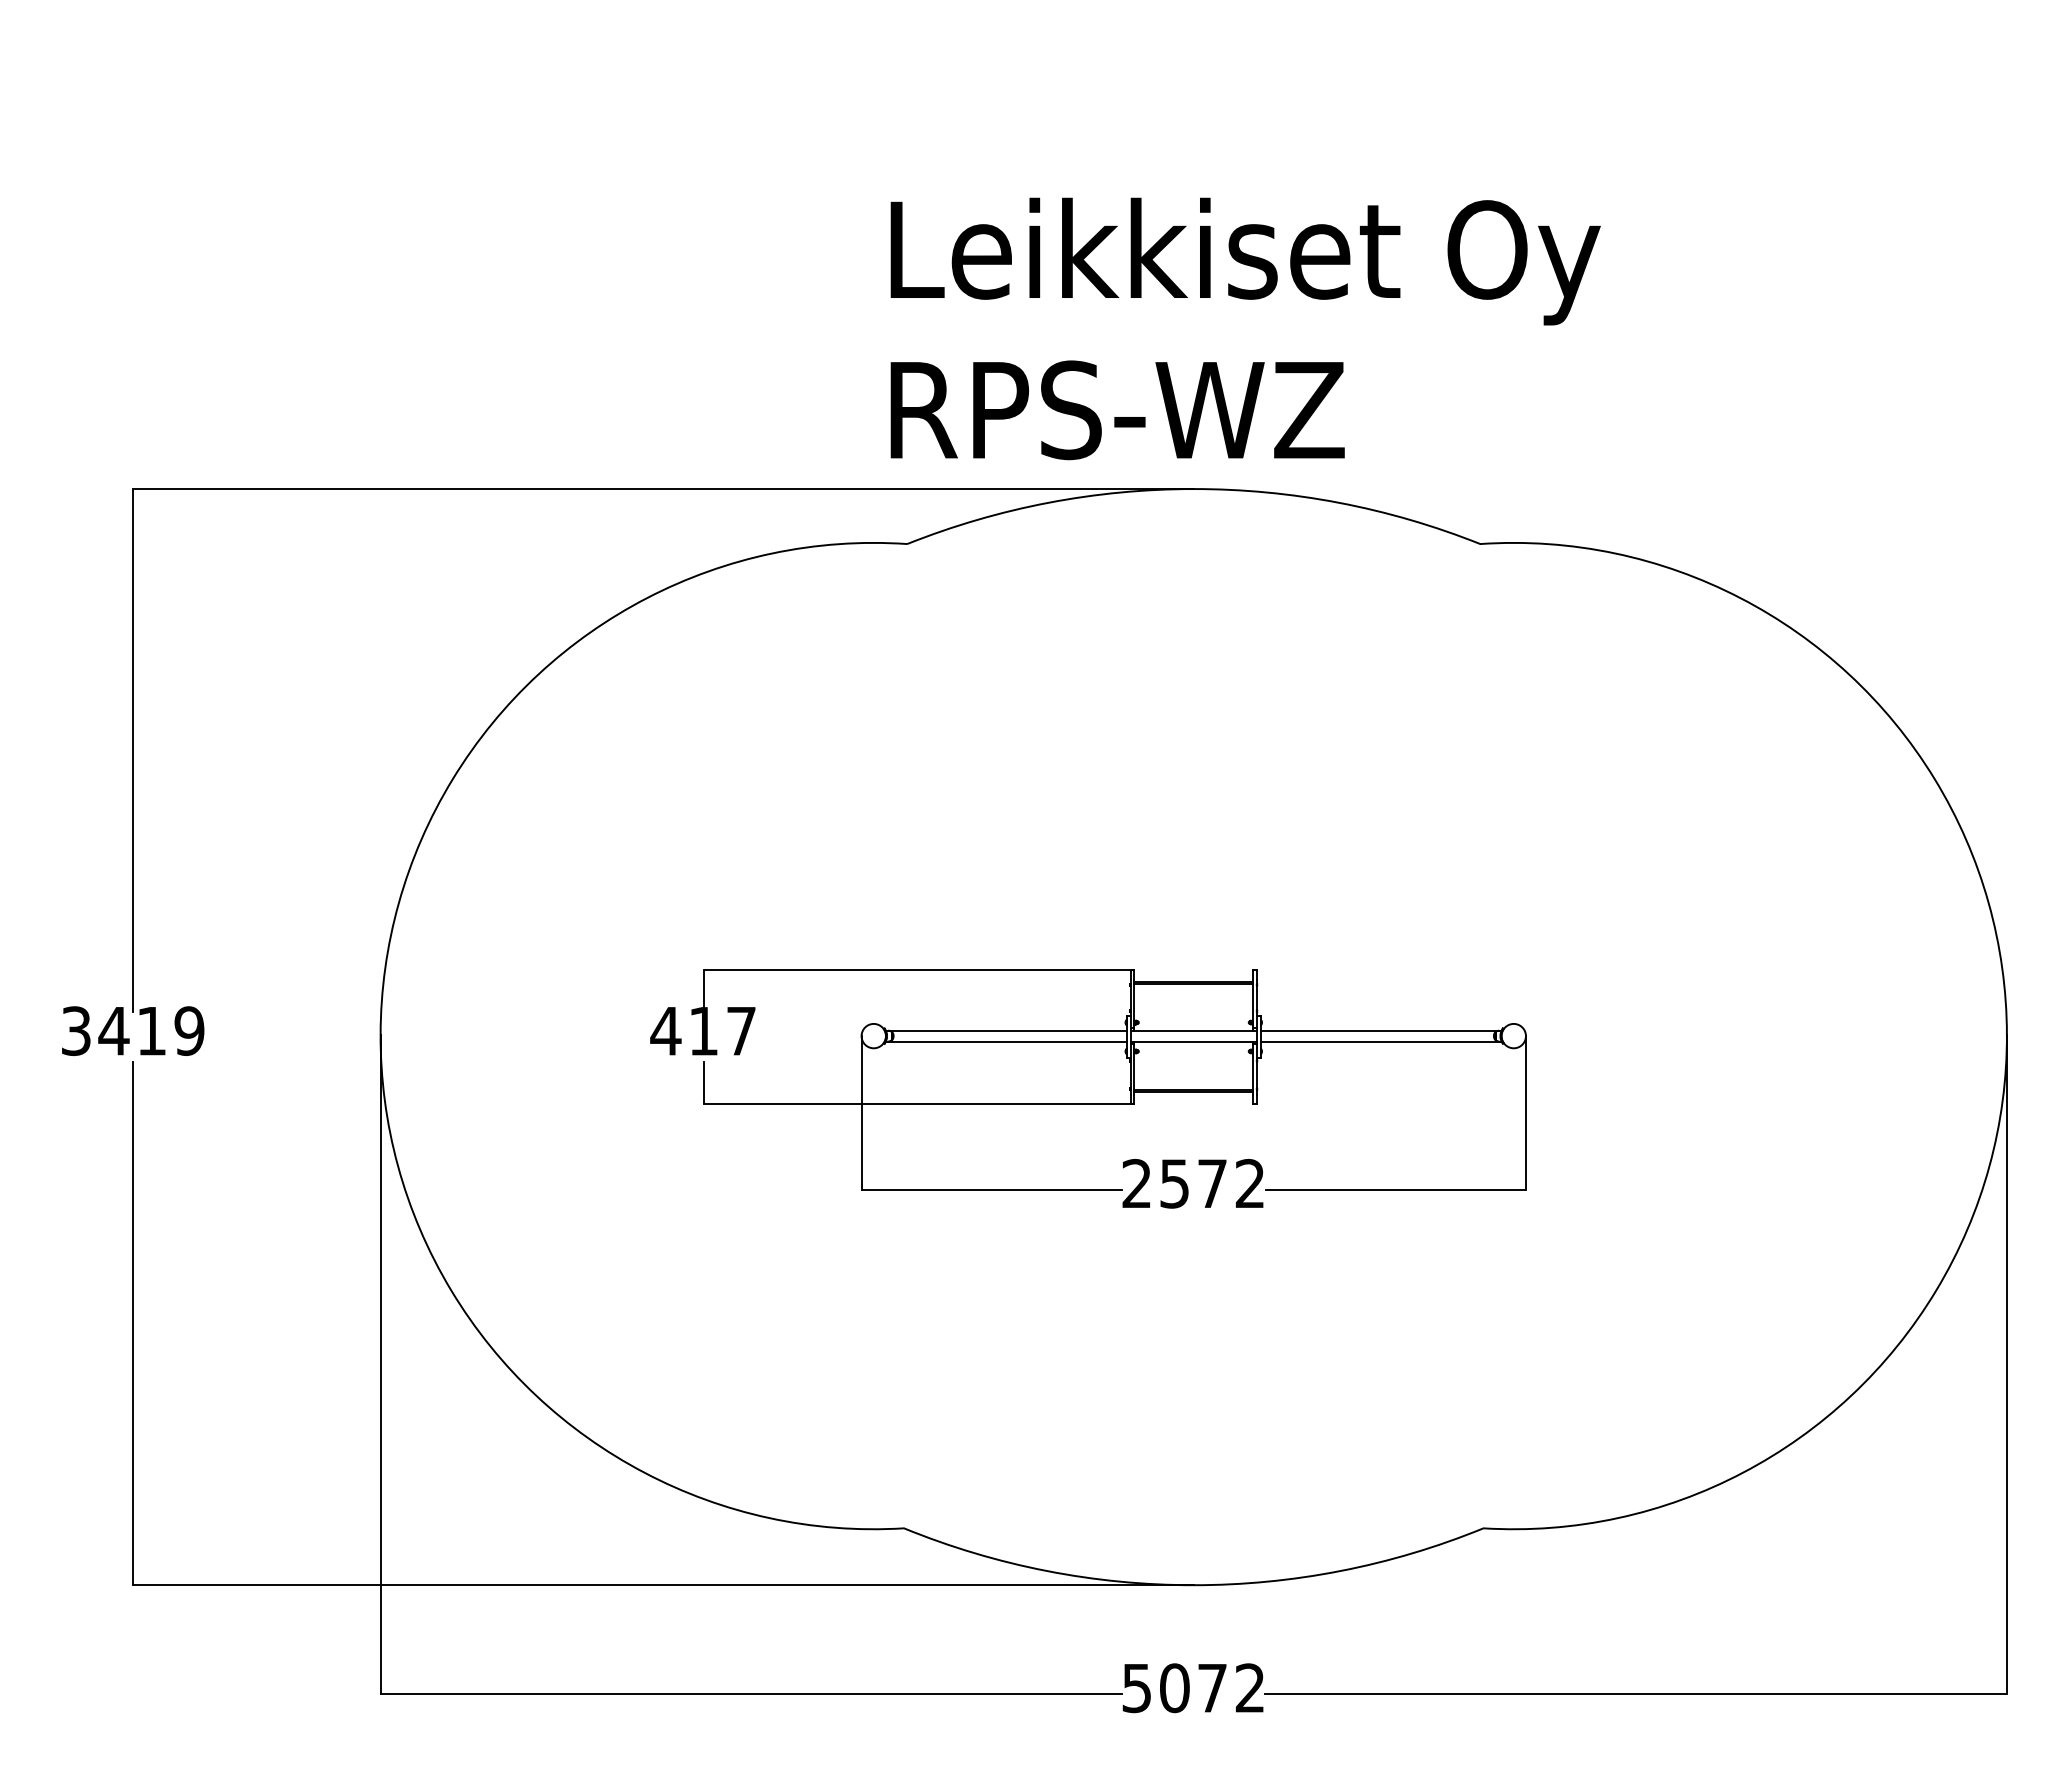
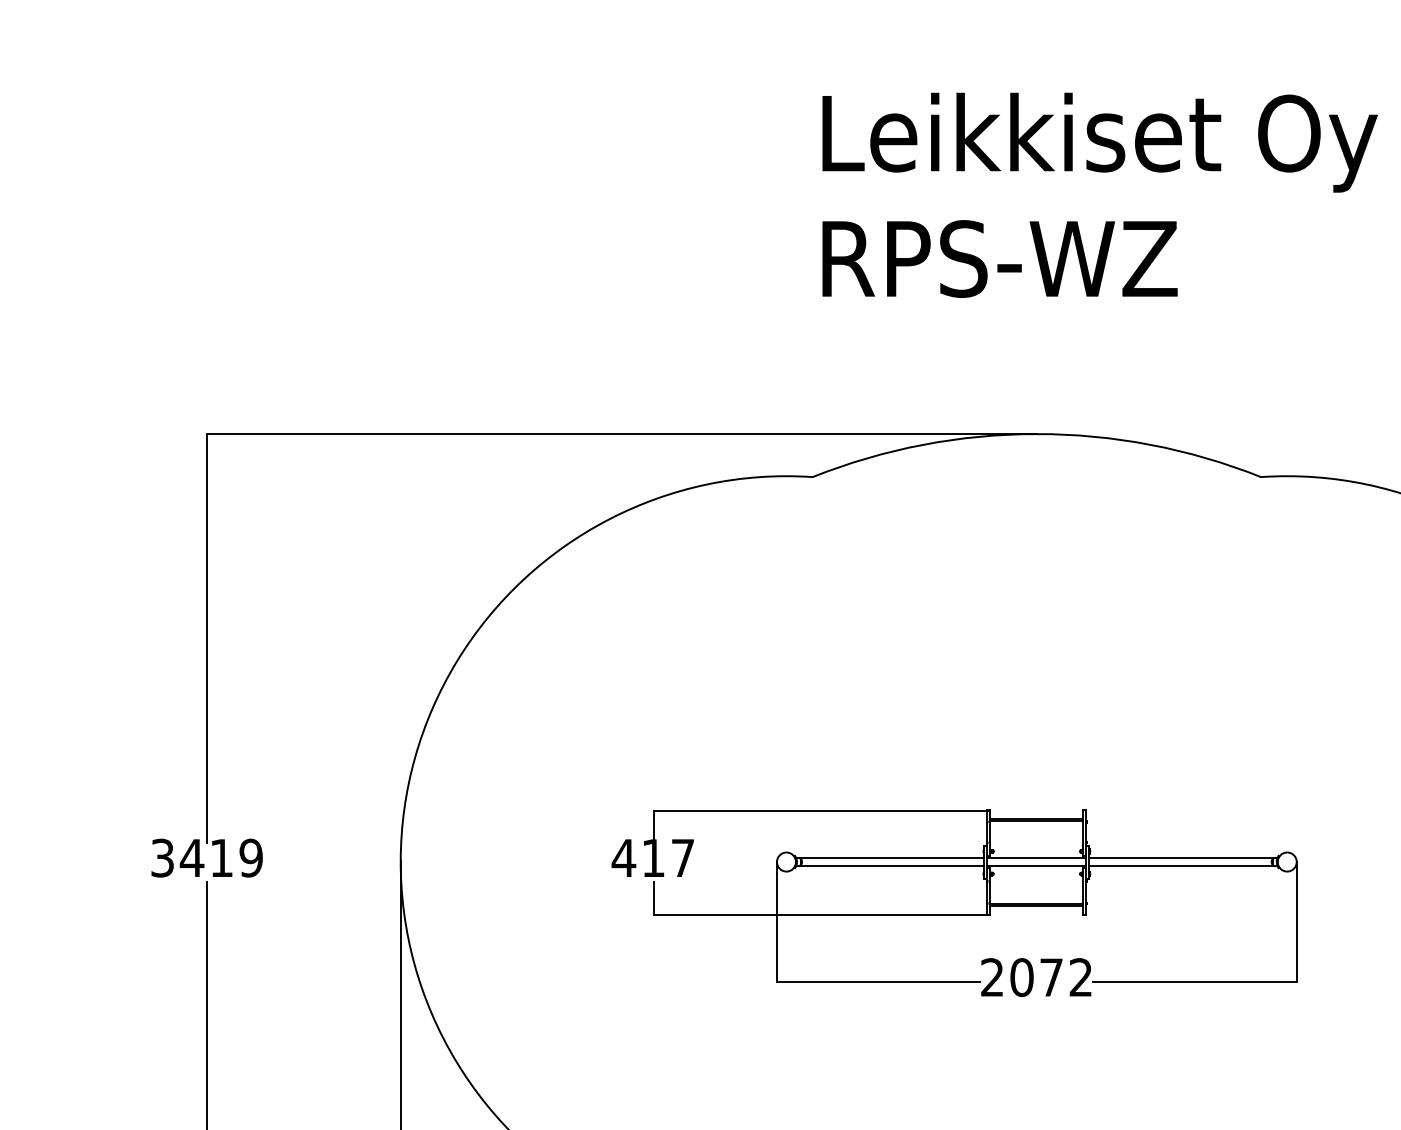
text: (1245, 328) -> (1100, 195), moved
text: (1174, 1183) -> (1021, 977), 2572 -> 2072

